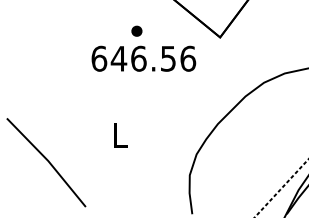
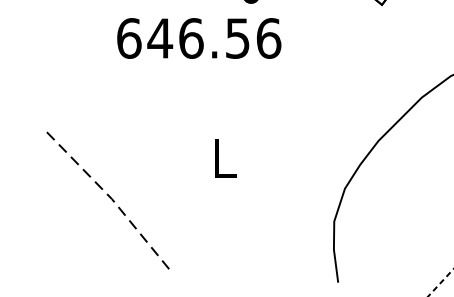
text: (143, 58) -> (198, 37), moved
line: (48, 161) -> (112, 199), solid -> dashed

